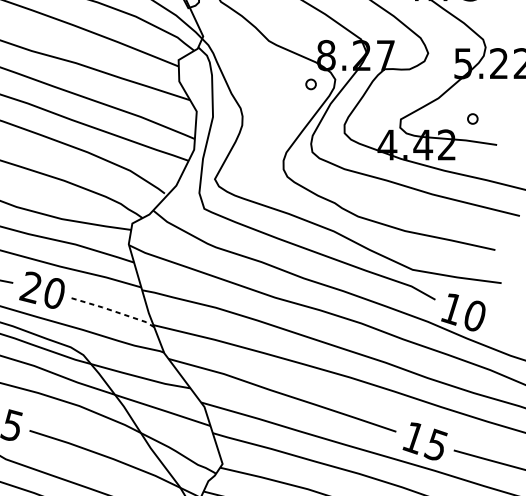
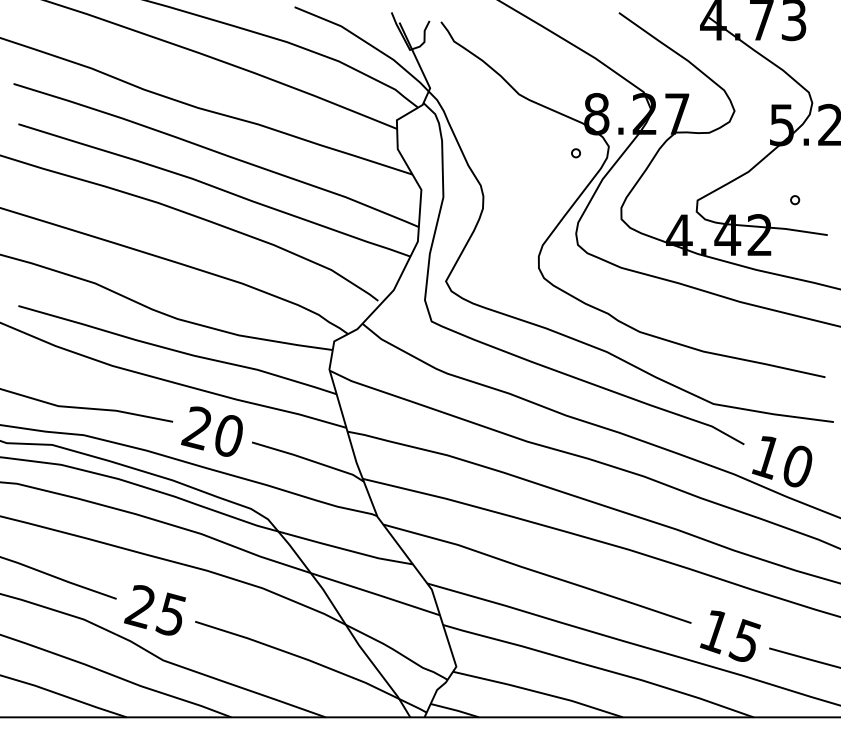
part: (310, 84) -> (575, 153), size x0.62
part: (473, 119) -> (795, 200), size x0.62
line: (113, 310) -> (308, 459), dashed -> solid

